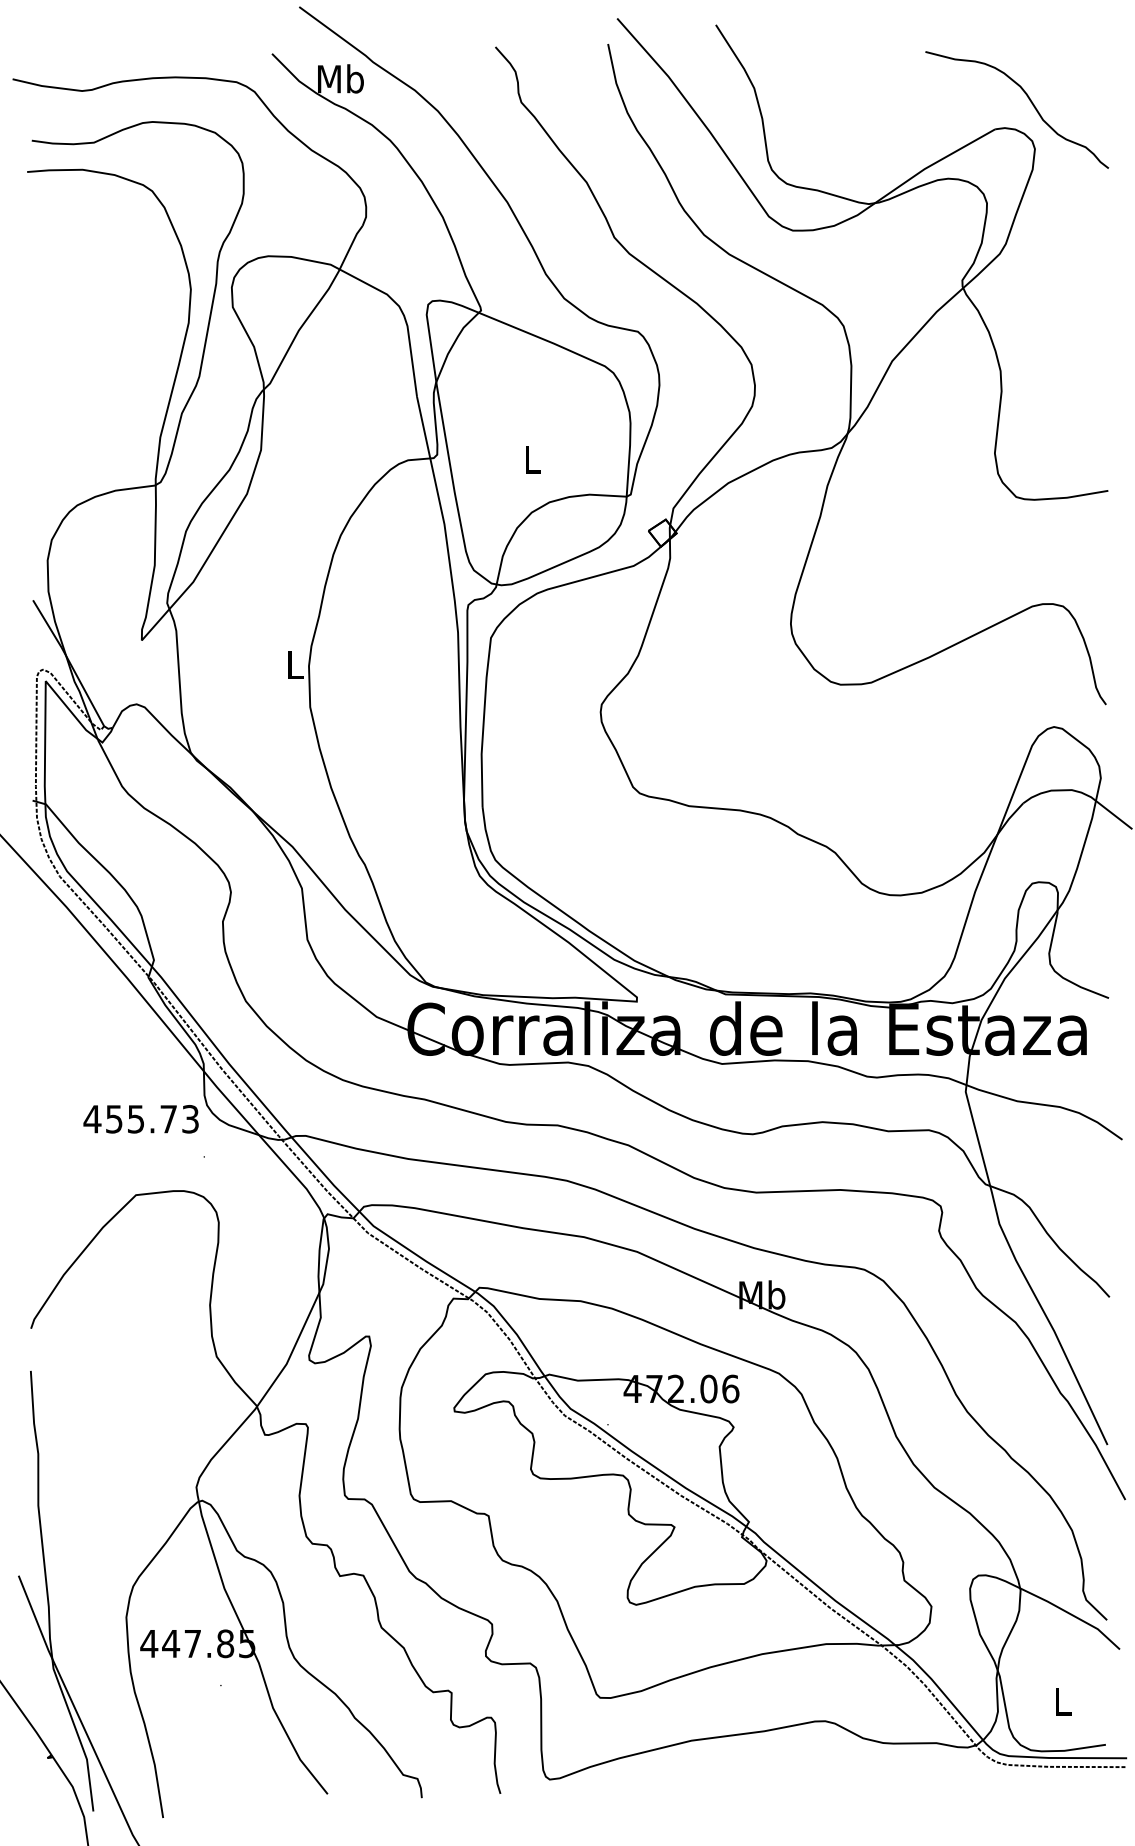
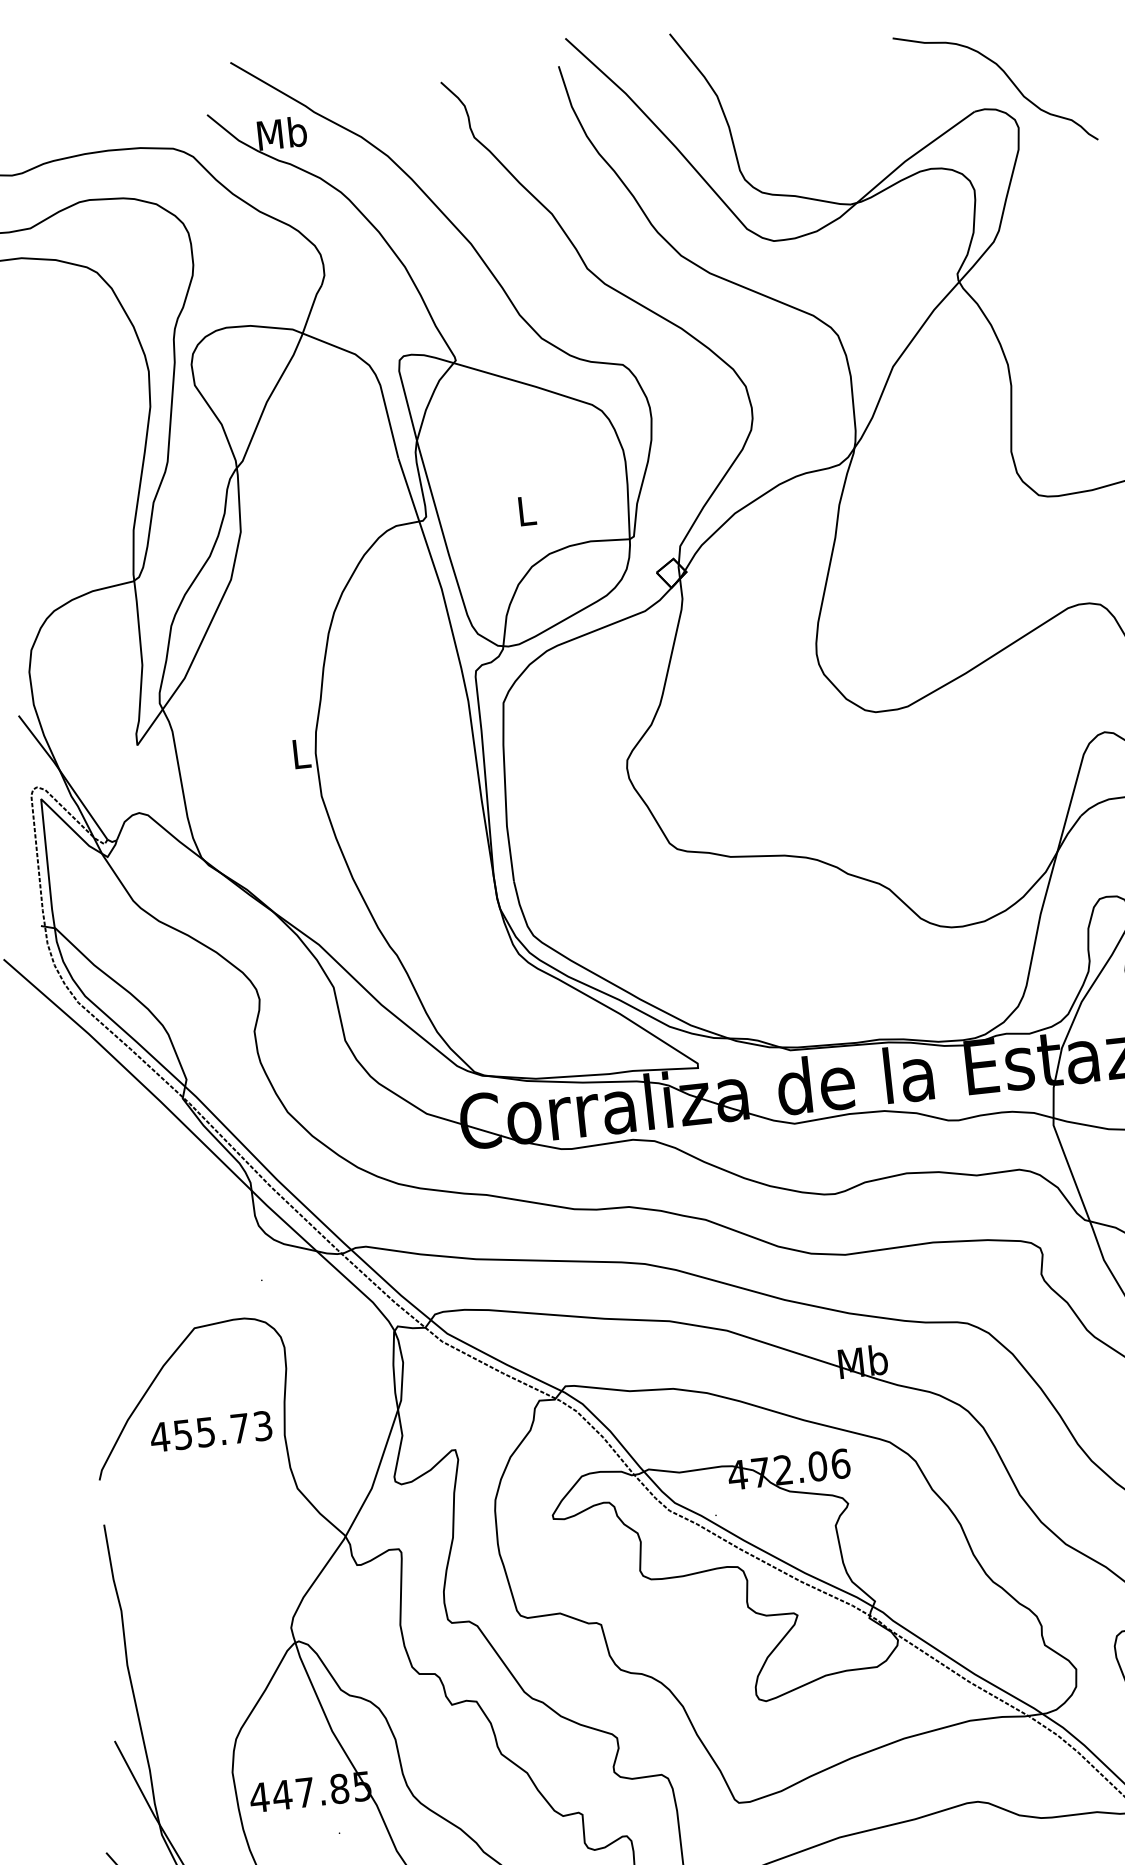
text: (140, 1119) -> (210, 1432), moved

